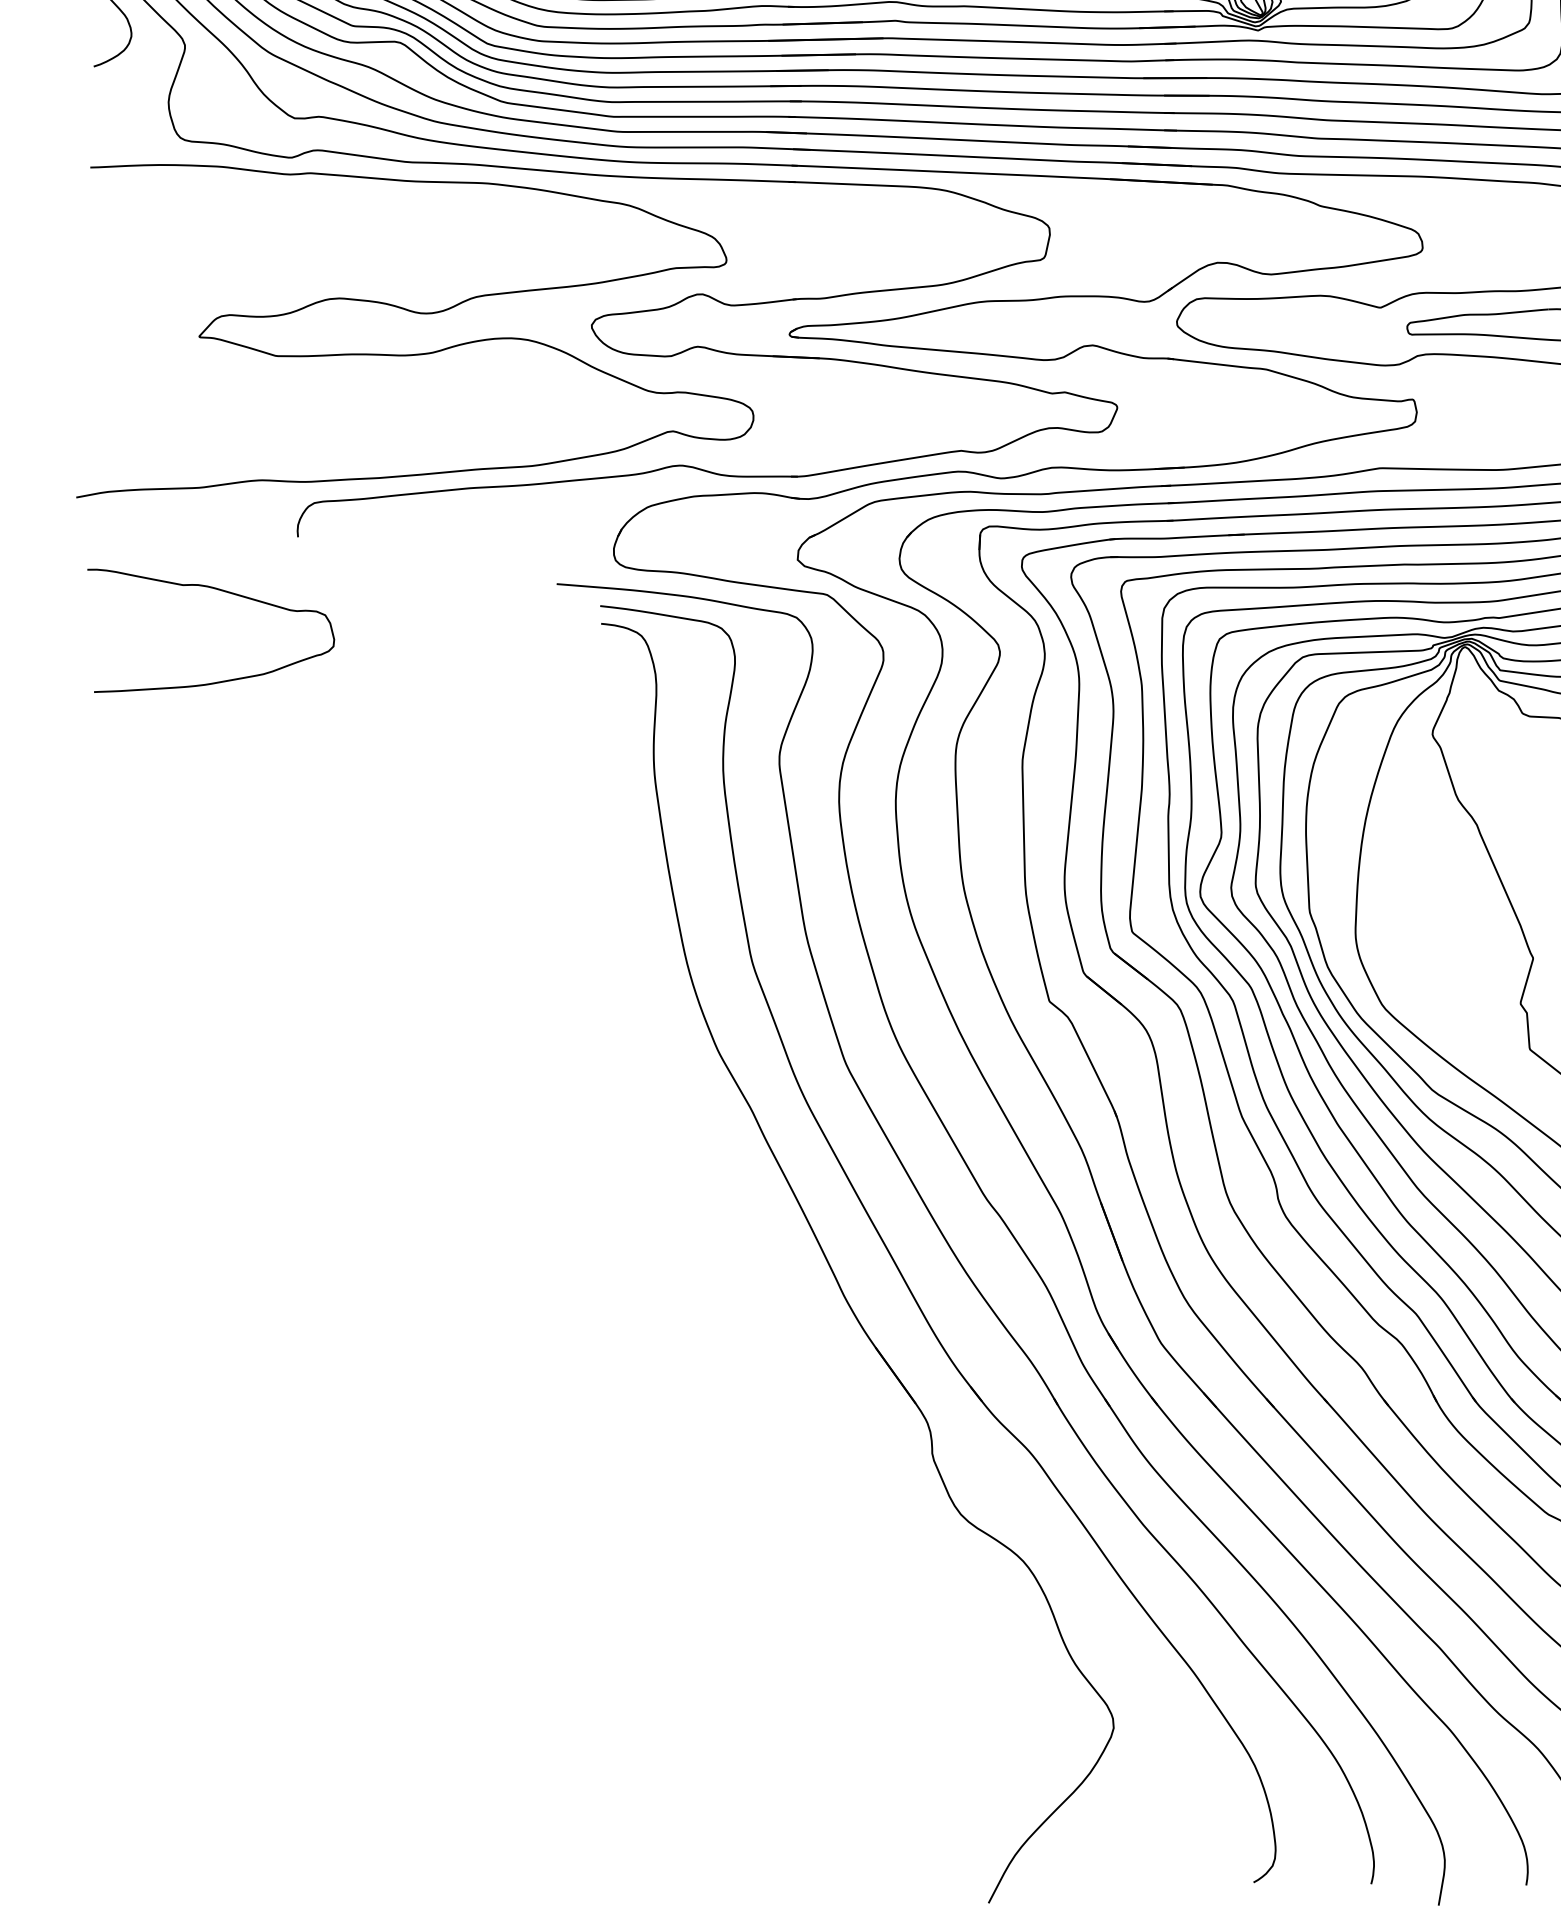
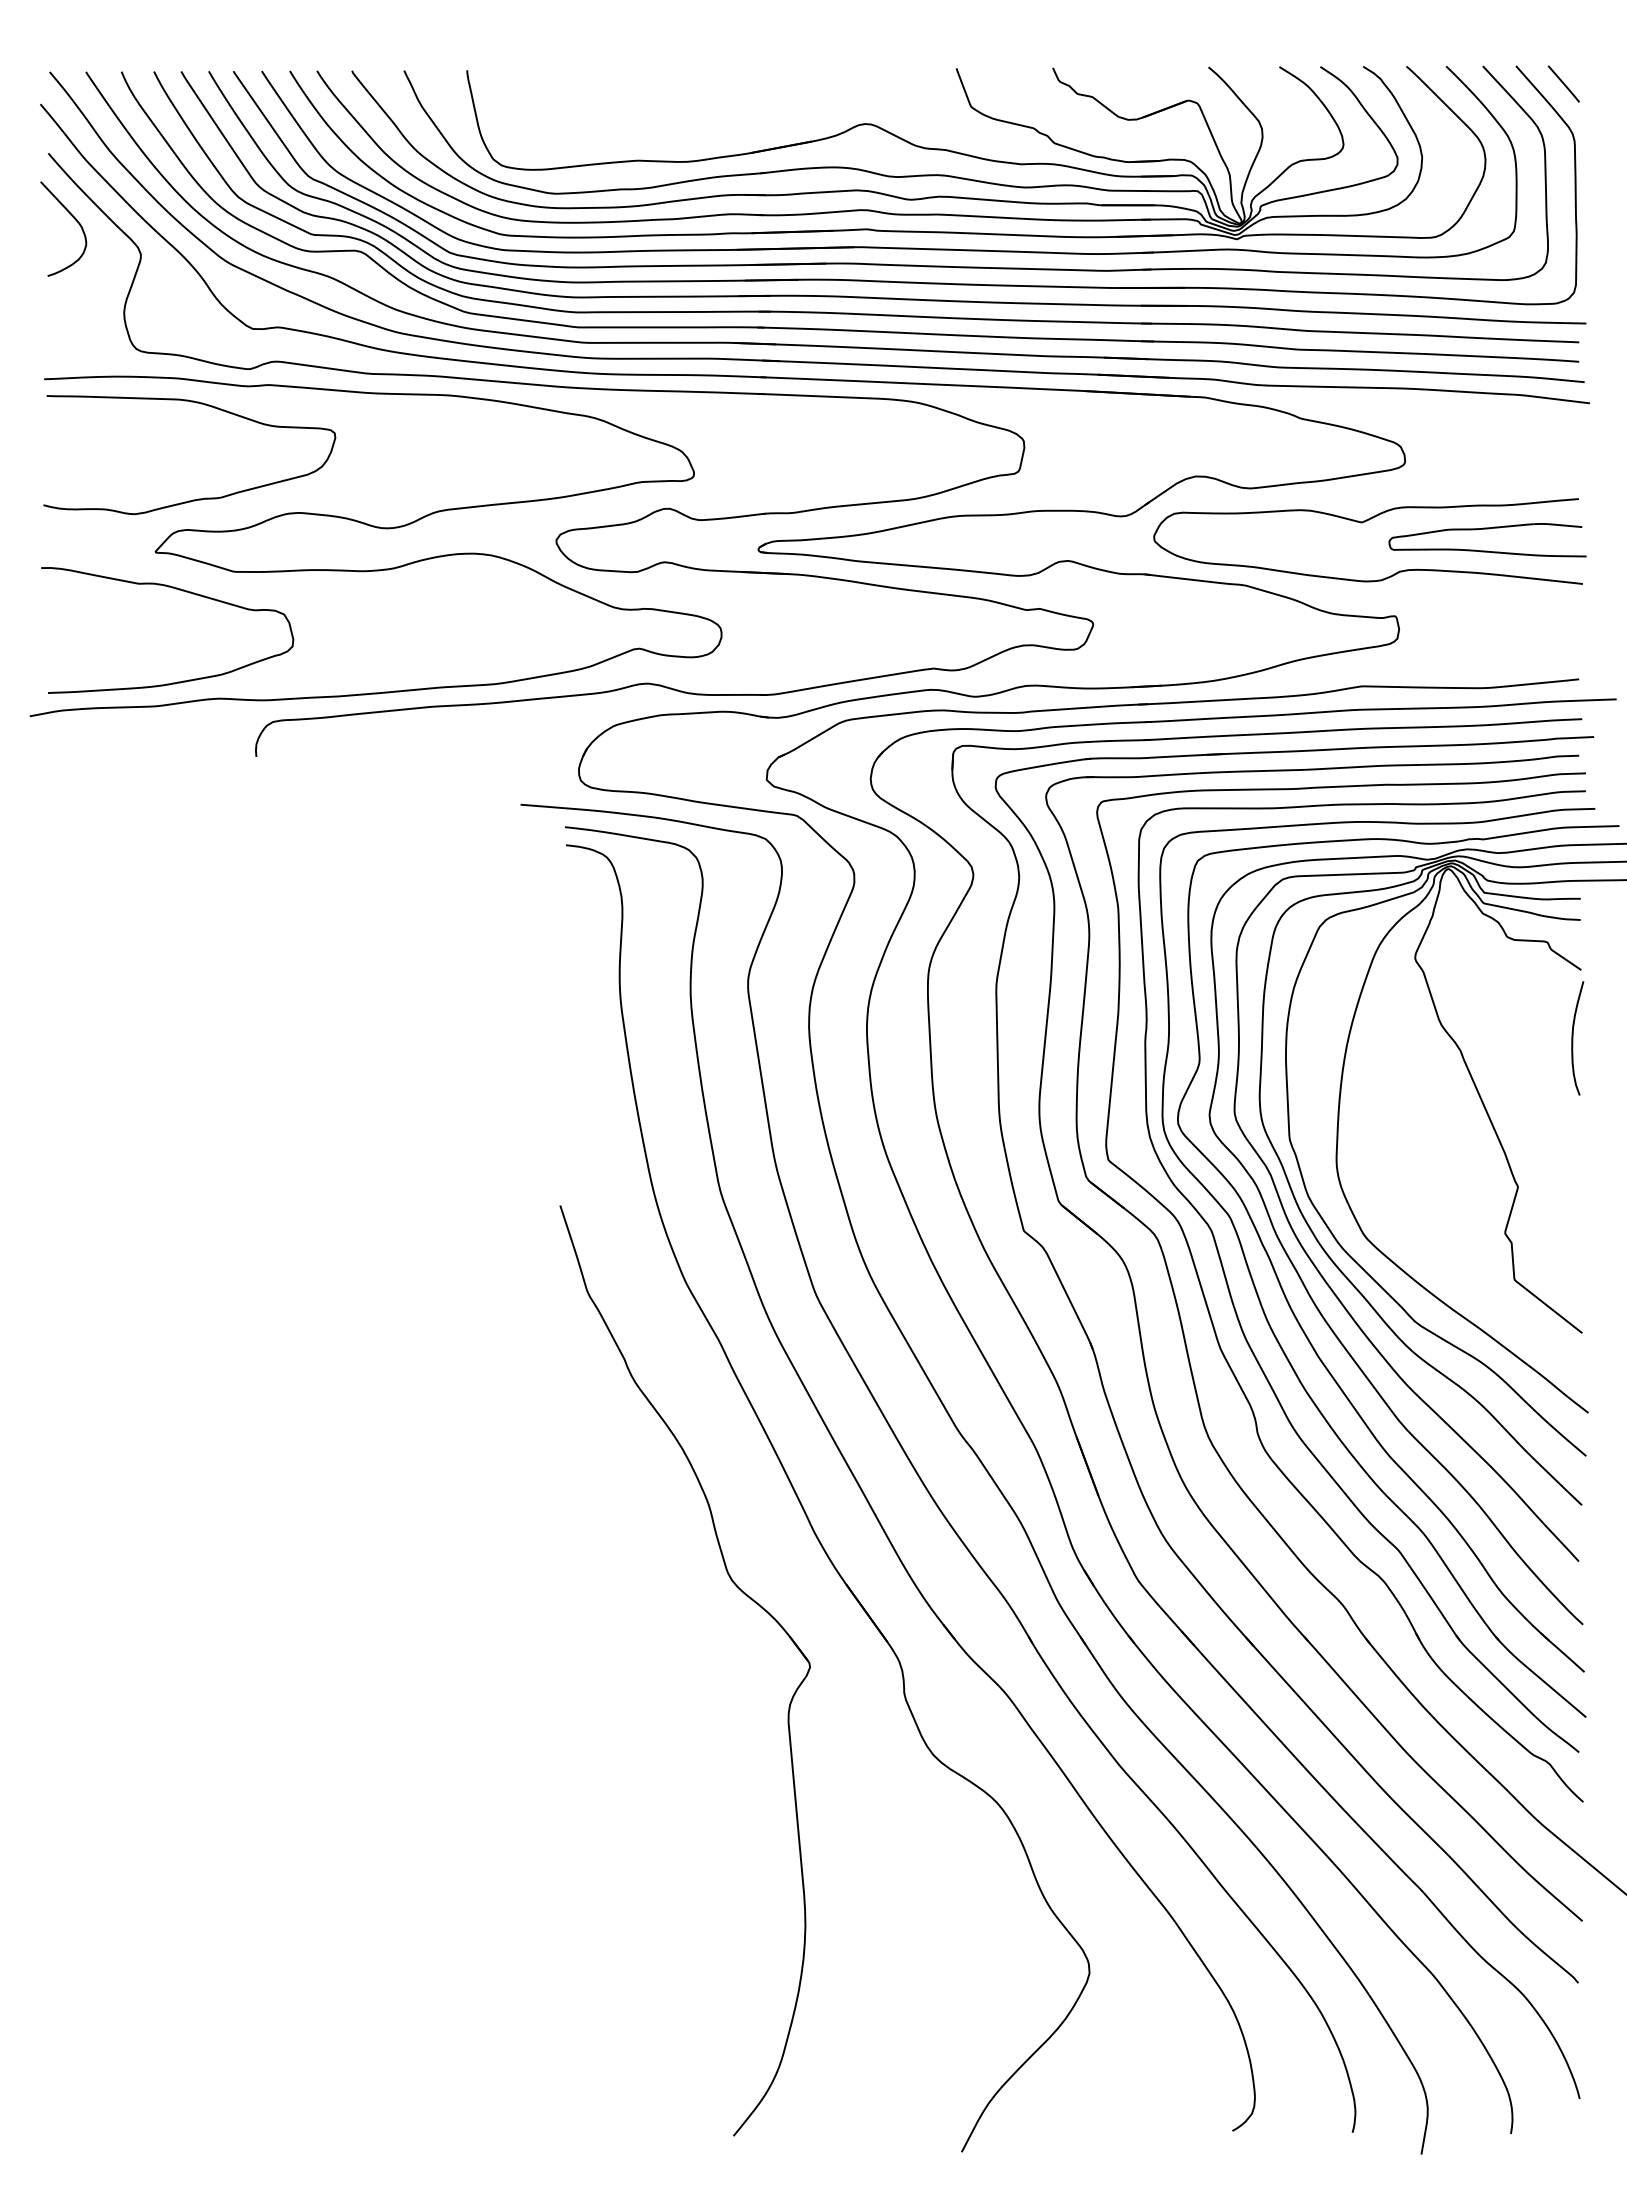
curve: (241, 284) -> (198, 498), added
curve: (222, 591) -> (179, 590), moved
part: (777, 1359) -> (746, 1596), added

